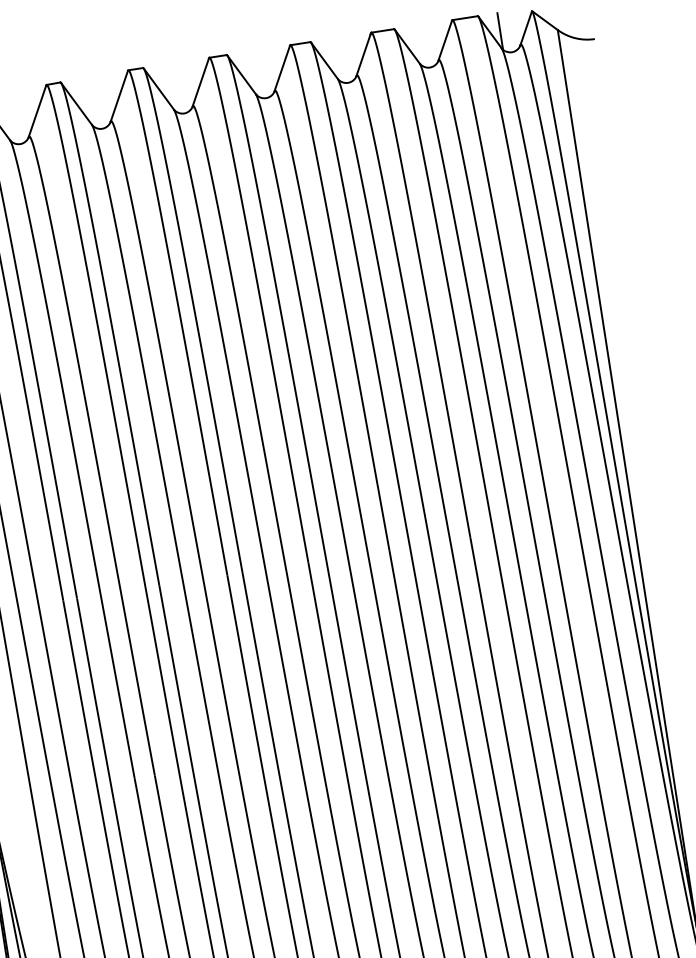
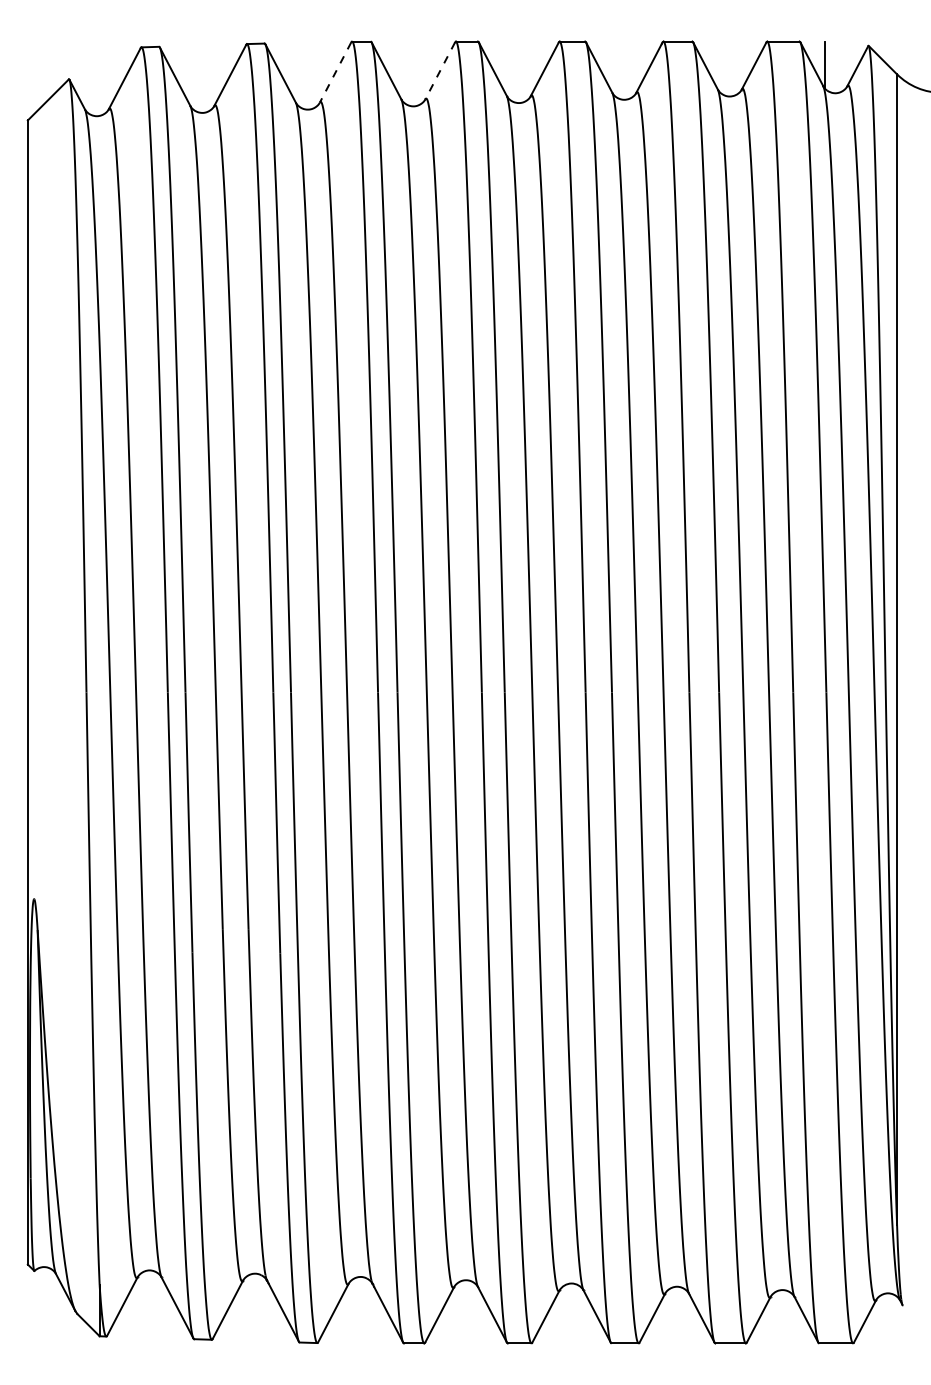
line: (200, 83) -> (439, 71), solid -> dashed
line: (119, 96) -> (335, 72), solid -> dashed

